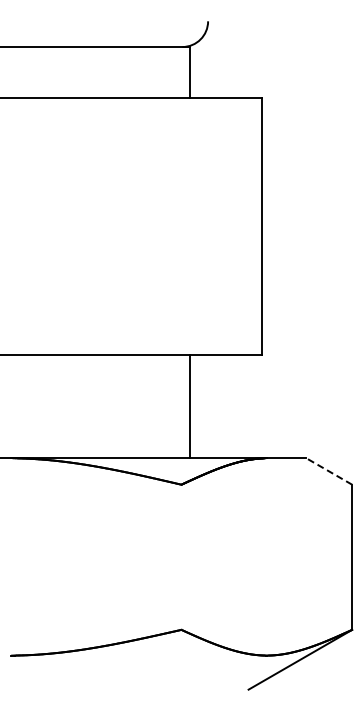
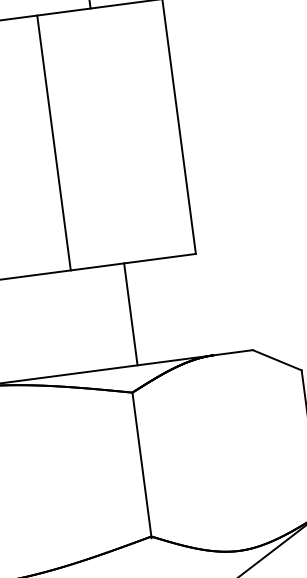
line: (136, 226) -> (54, 142), added
line: (328, 471) -> (276, 360), dashed -> solid
line: (181, 557) -> (141, 464), added

